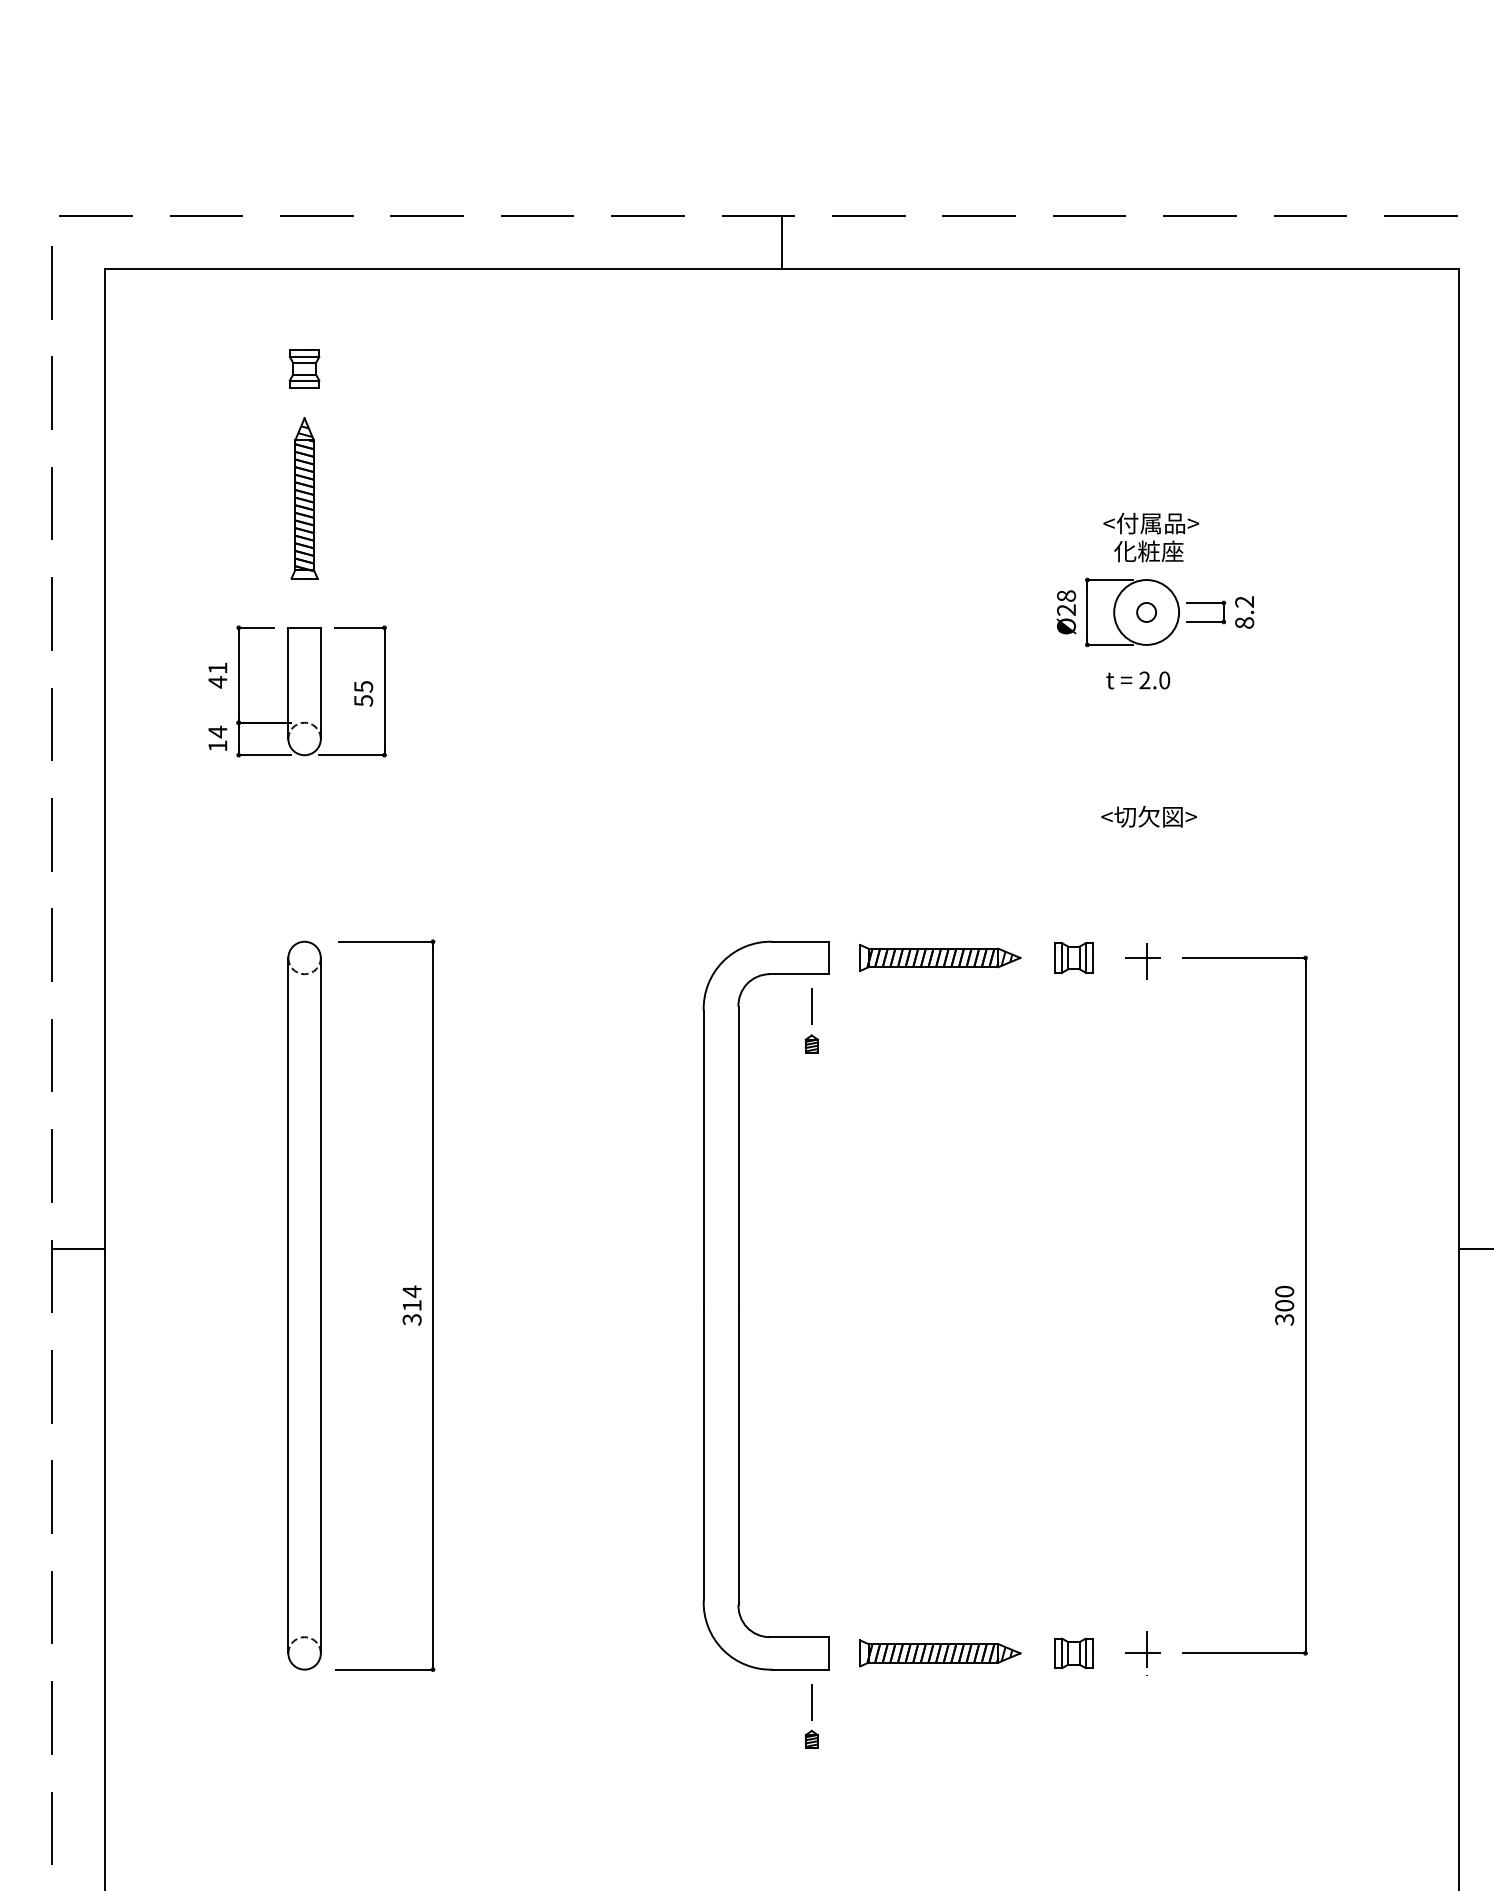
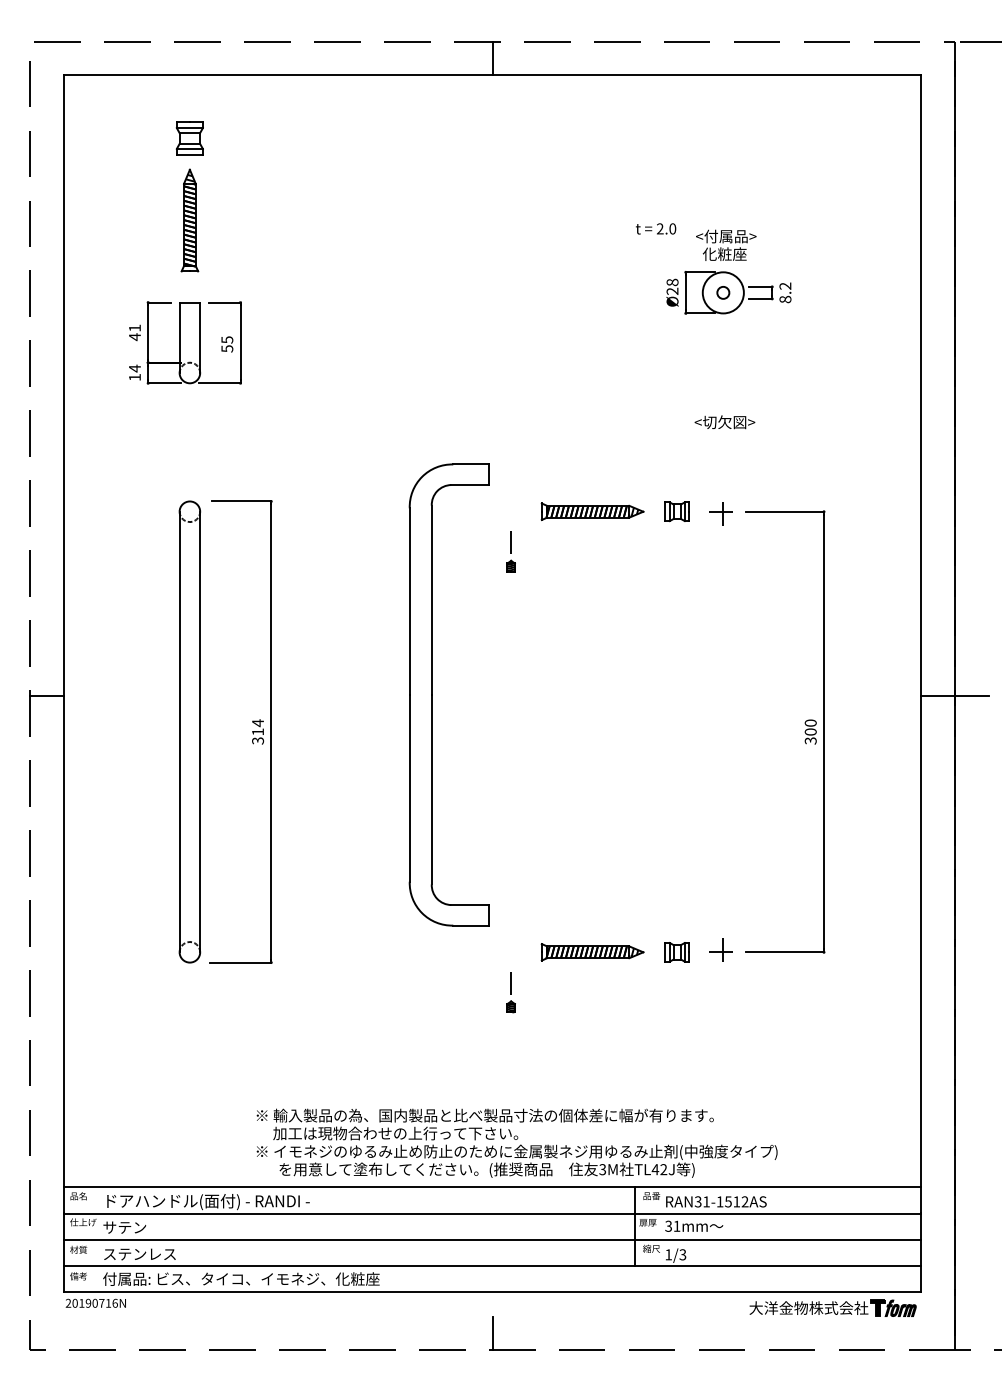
part: (303, 368) -> (189, 138), size x1.4
text: (1138, 679) -> (656, 228), moved
part: (739, 1304) -> (432, 694), moved

